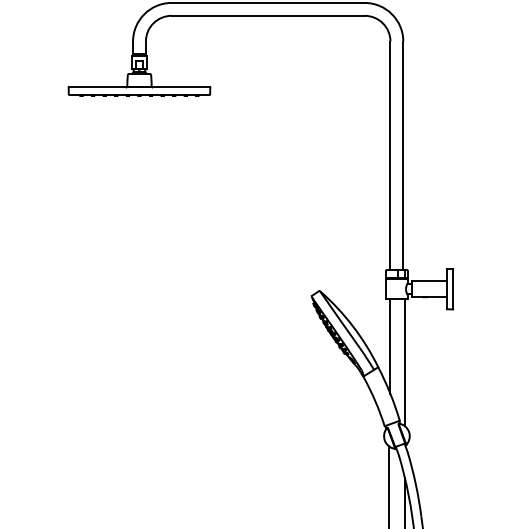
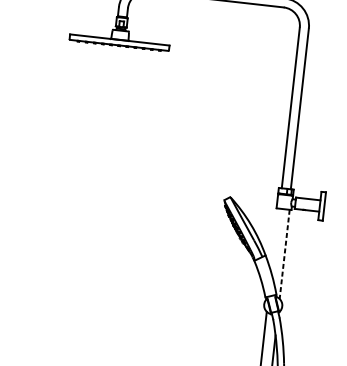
line: (390, 346) -> (275, 241), removed
line: (404, 363) -> (284, 254), solid -> dashed

